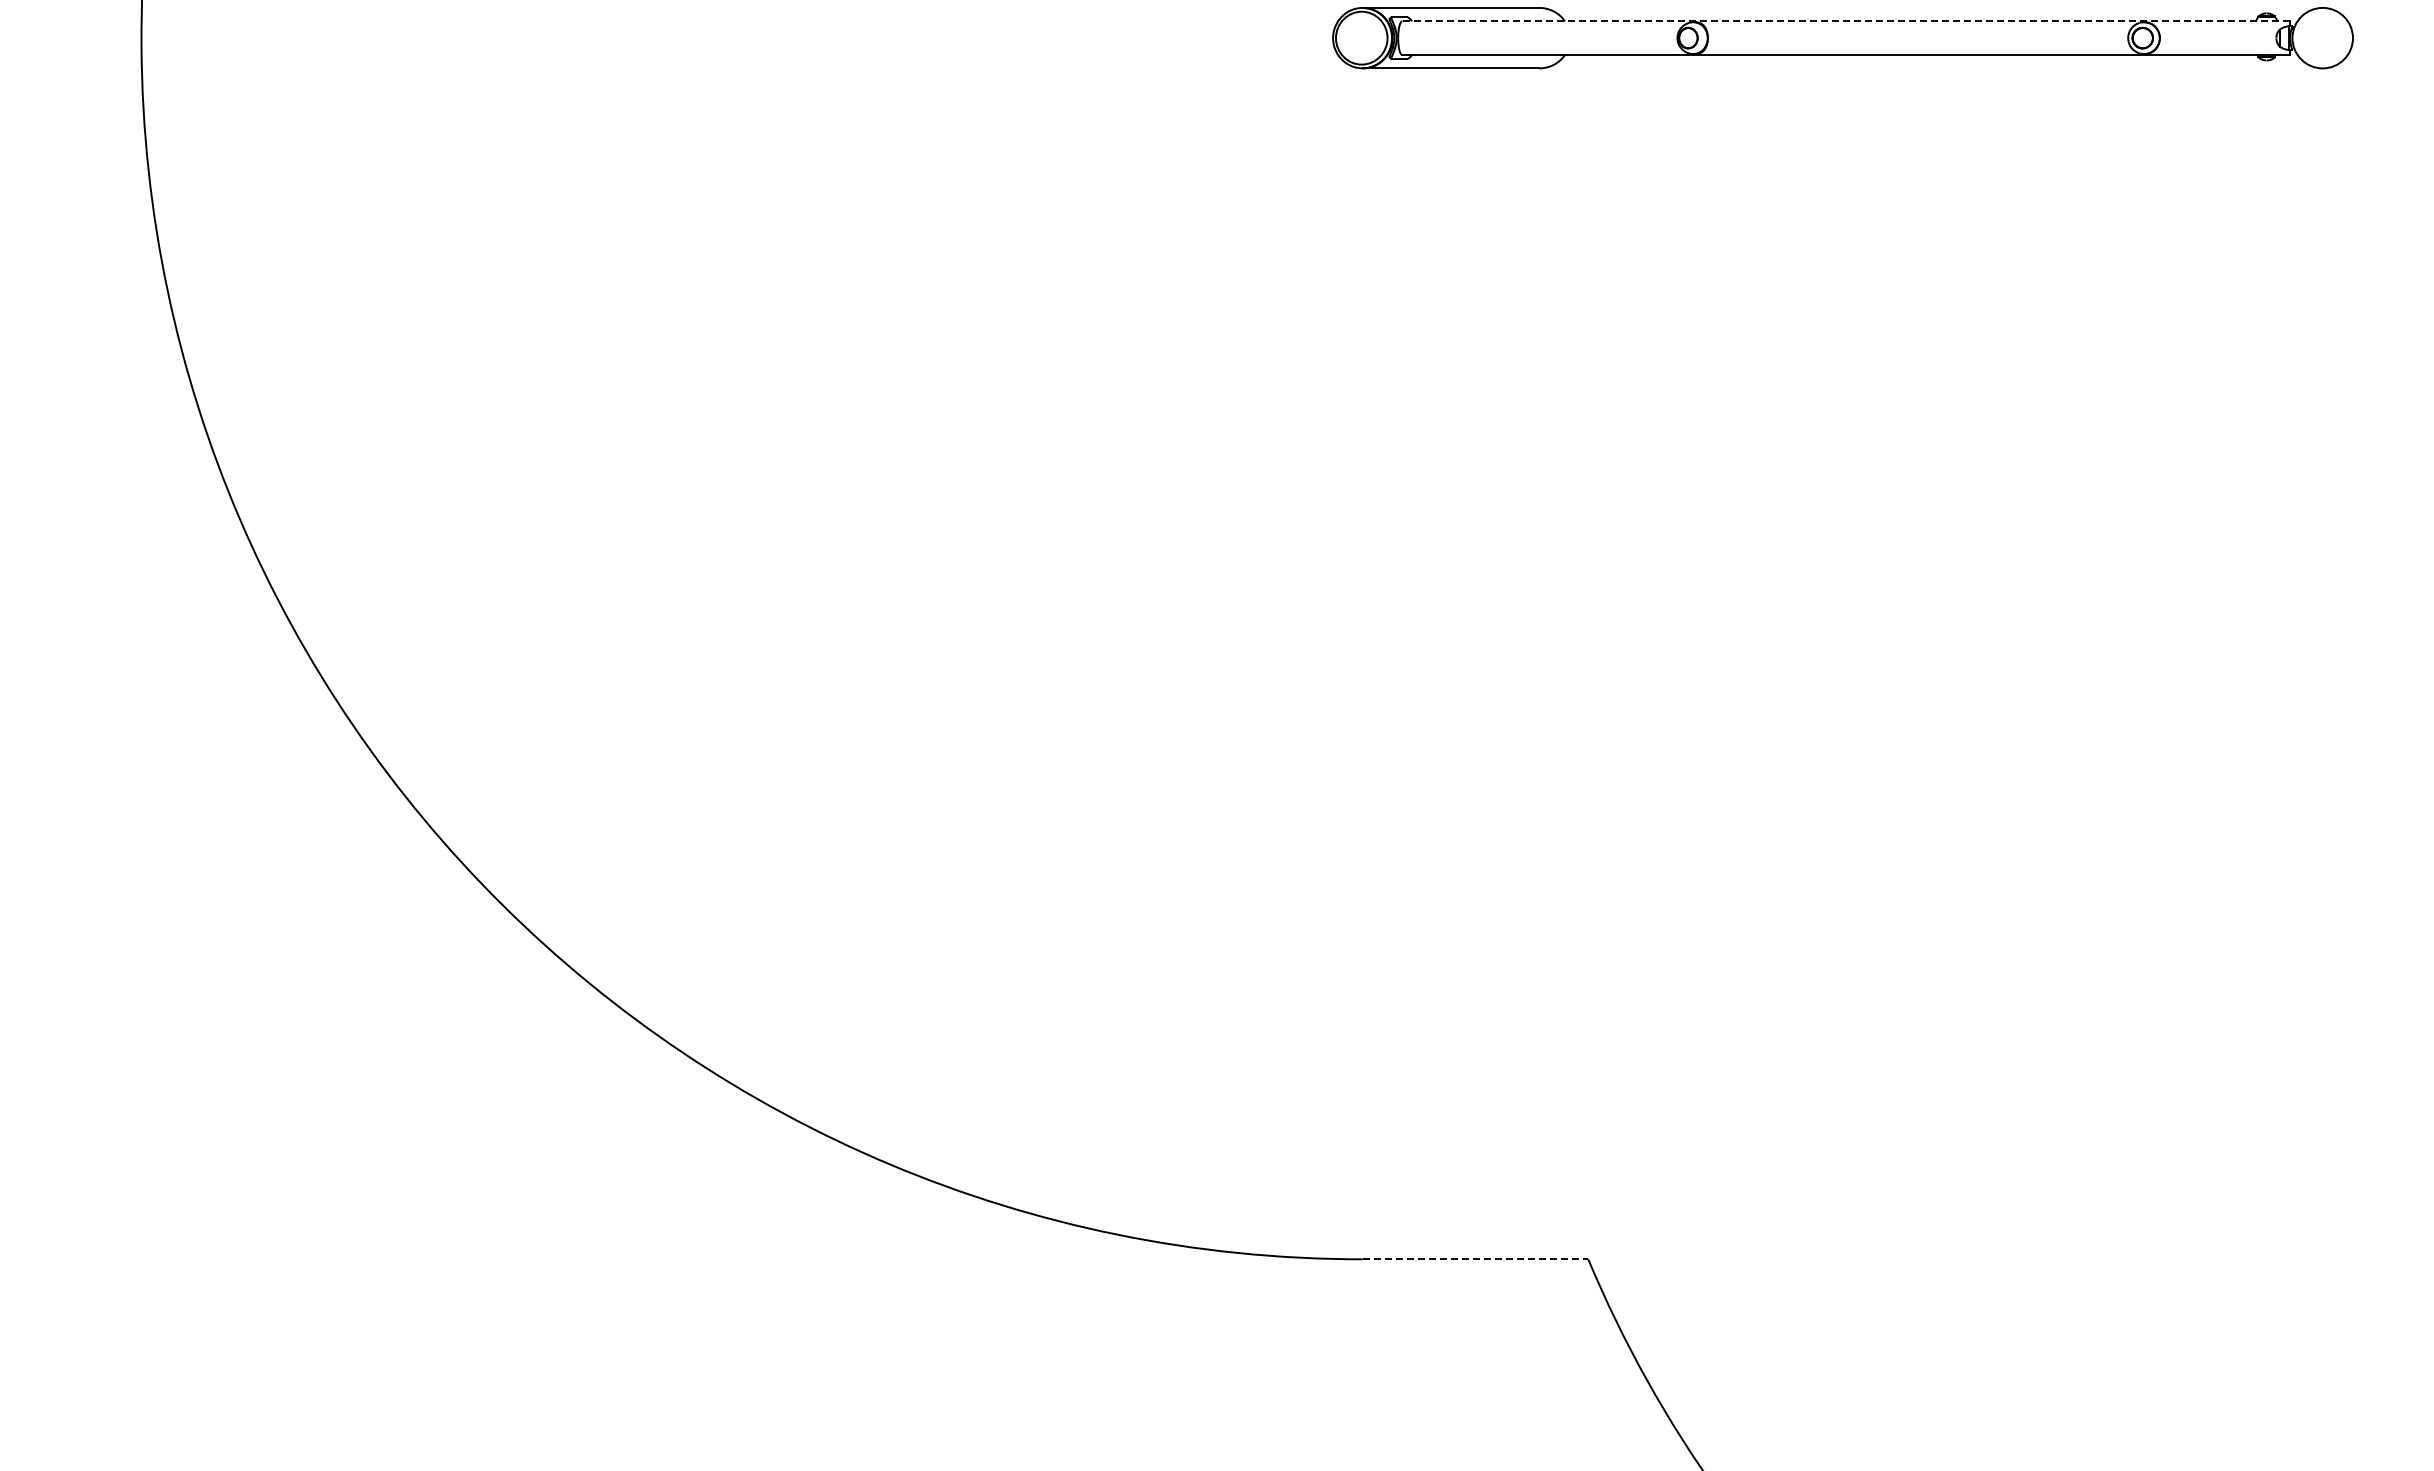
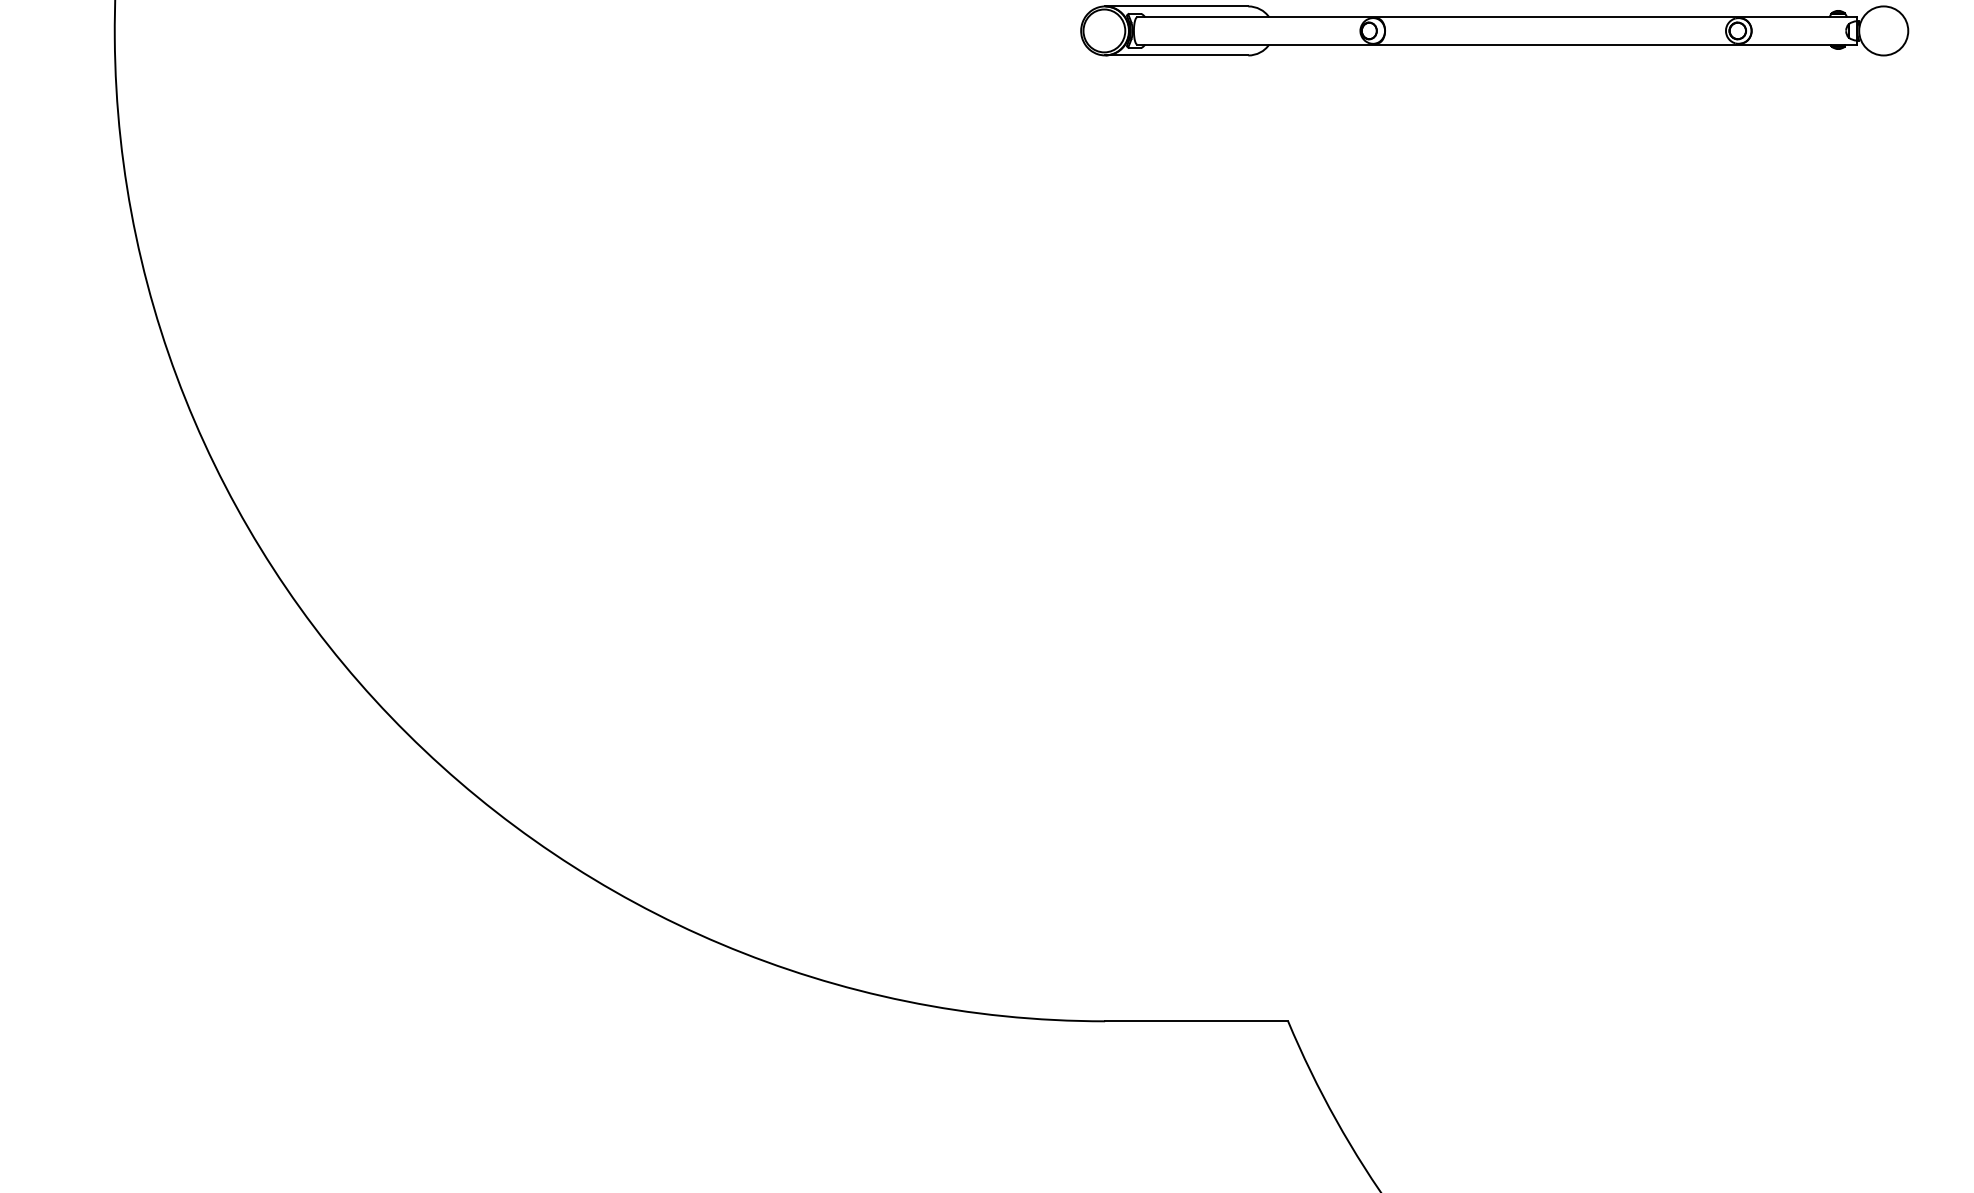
line: (1846, 21) -> (1497, 17), dashed -> solid
line: (1475, 1259) -> (1196, 1021), dashed -> solid

